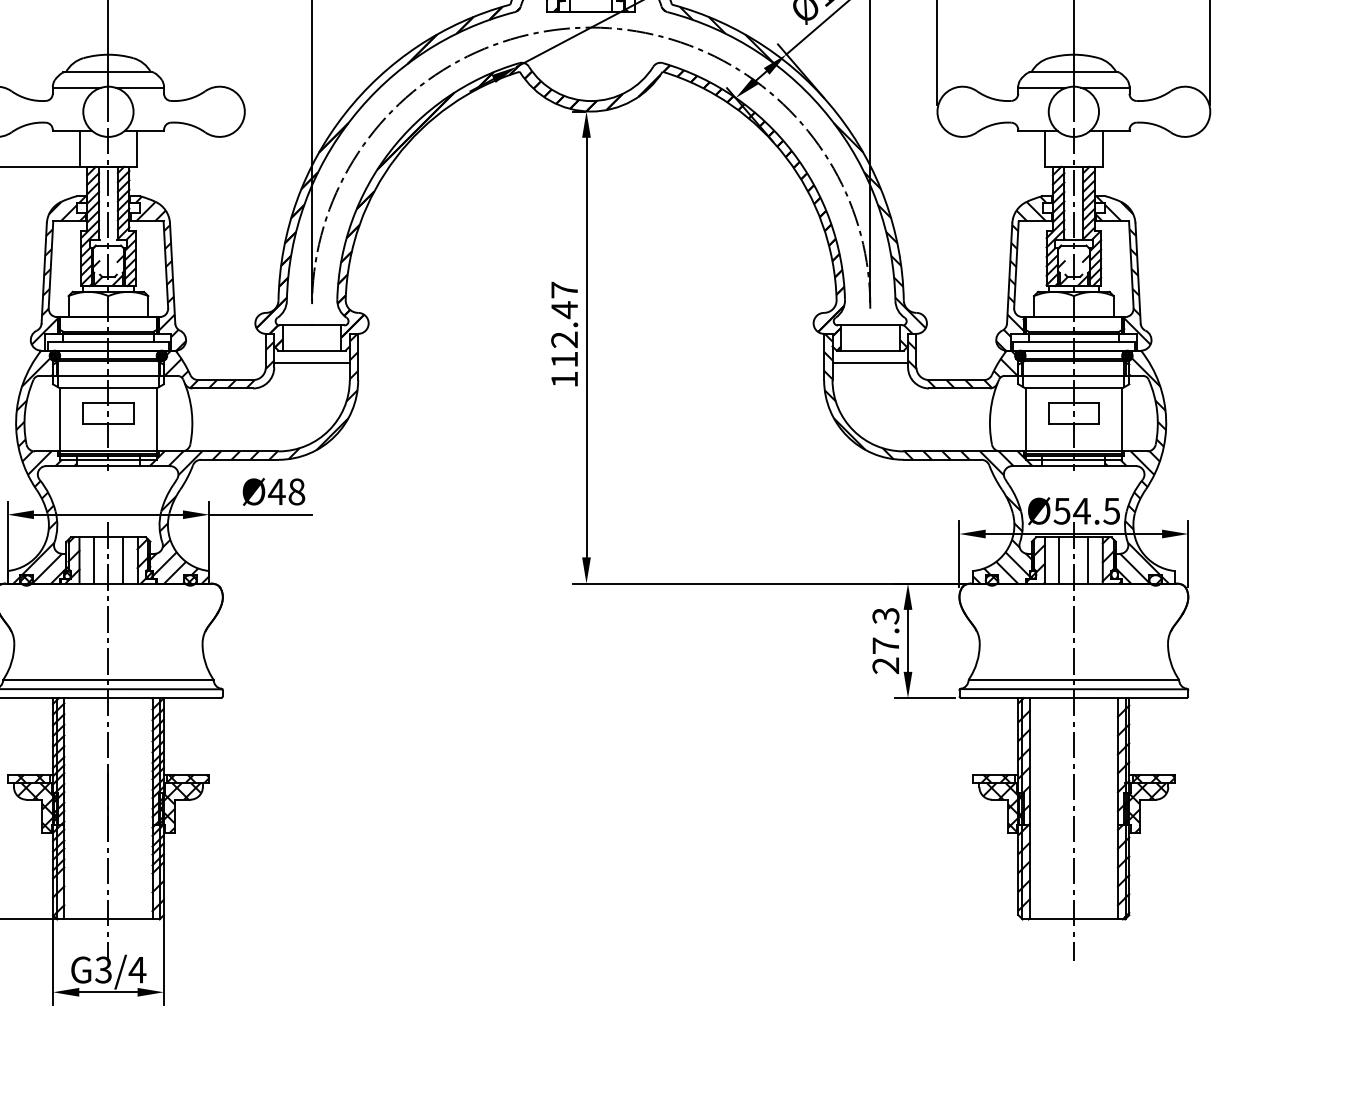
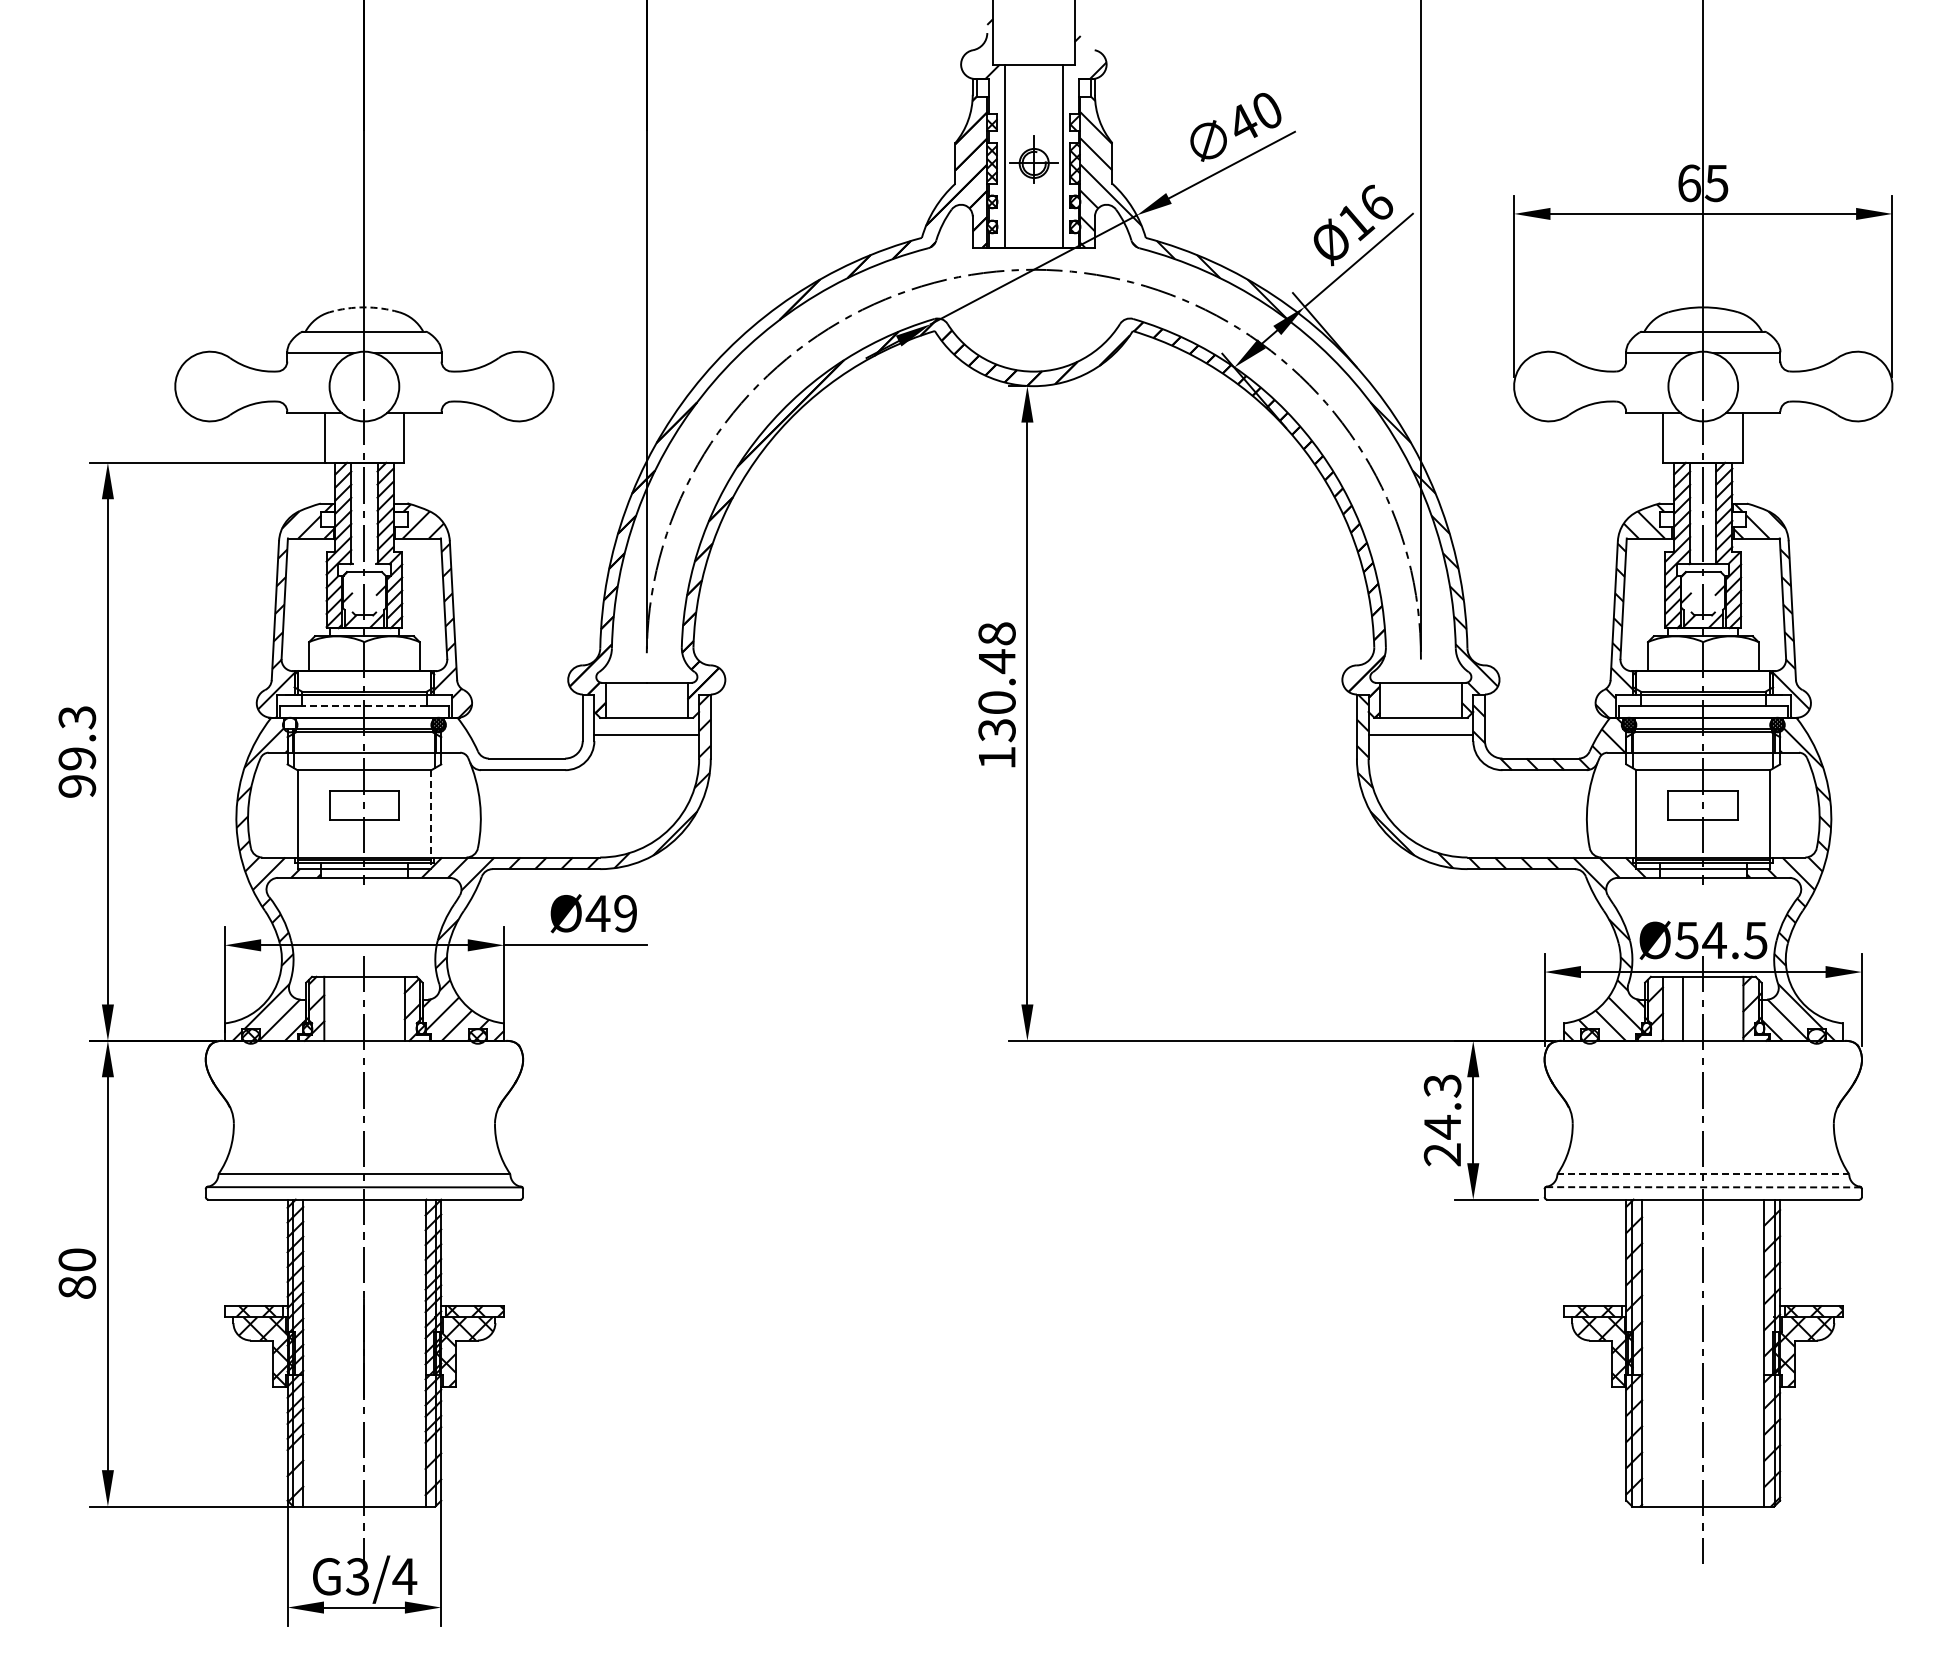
arc: (108, 54) -> (364, 307), solid -> dashed
text: (564, 325) -> (996, 682), 112.47 -> 130.48
line: (108, 342) -> (364, 706), solid -> dashed
hatch: (54, 356) -> (289, 725), removed
hatch: (219, 364) -> (518, 737), removed
line: (156, 424) -> (431, 820), solid -> dashed
text: (296, 491) -> (625, 913), Ø48 -> Ø49
line: (94, 560) -> (344, 1008), removed
line: (122, 560) -> (384, 1008), removed
line: (1088, 560) -> (1723, 1008), removed
text: (885, 646) -> (1442, 1127), 27.3 -> 24.3
line: (1074, 680) -> (1703, 1174), solid -> dashed
line: (1074, 689) -> (1703, 1187), solid -> dashed

